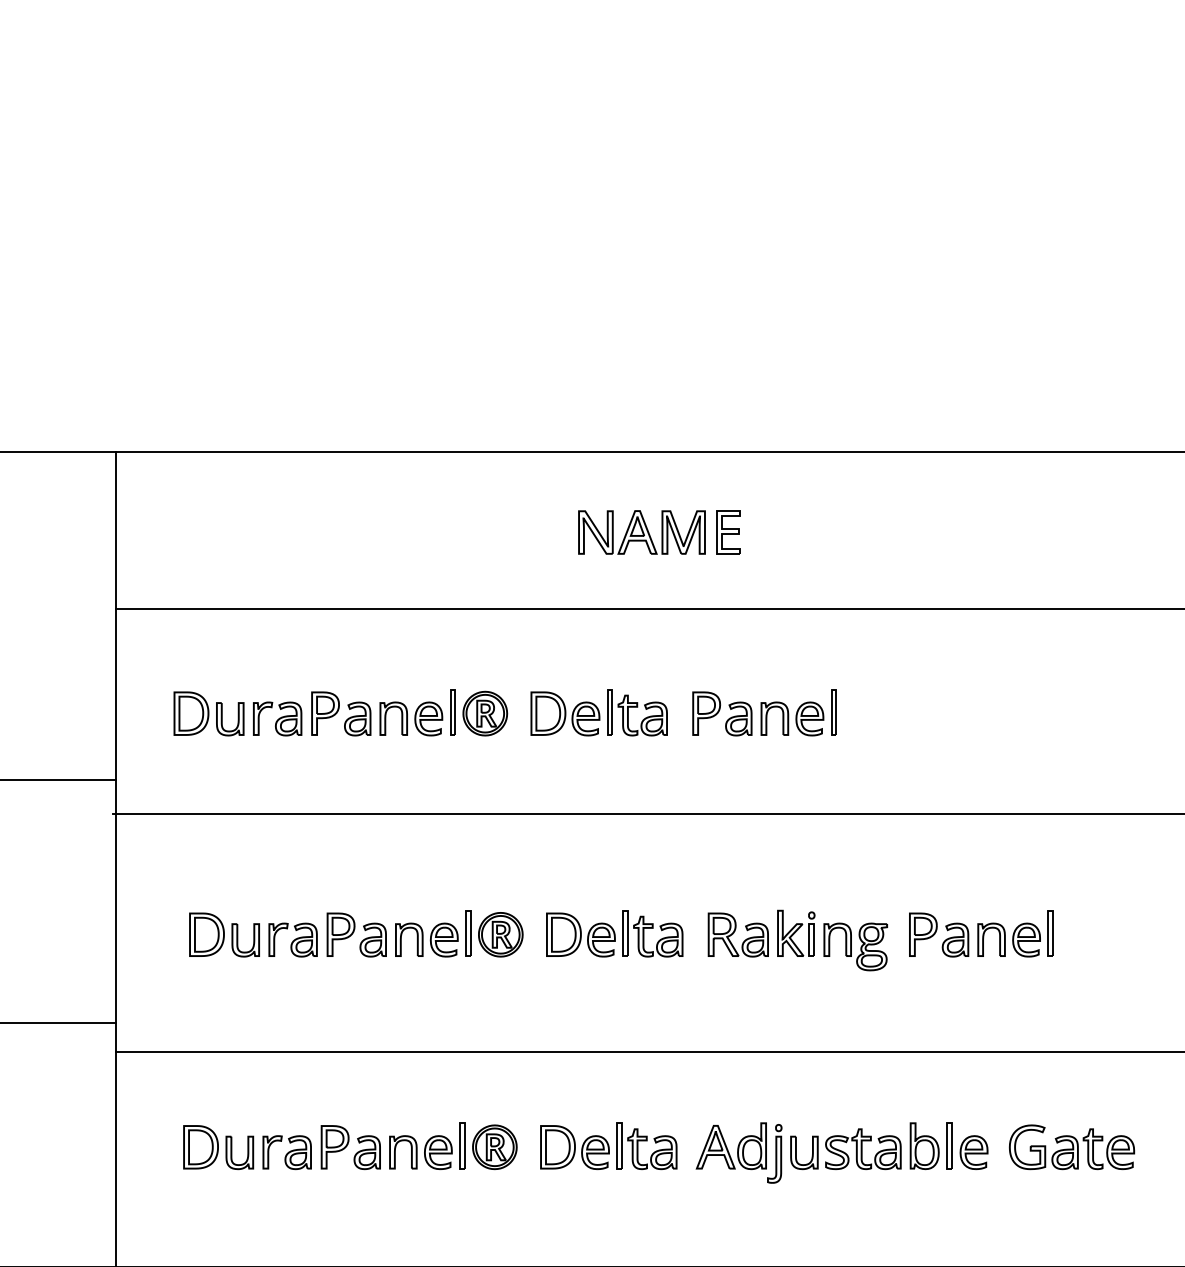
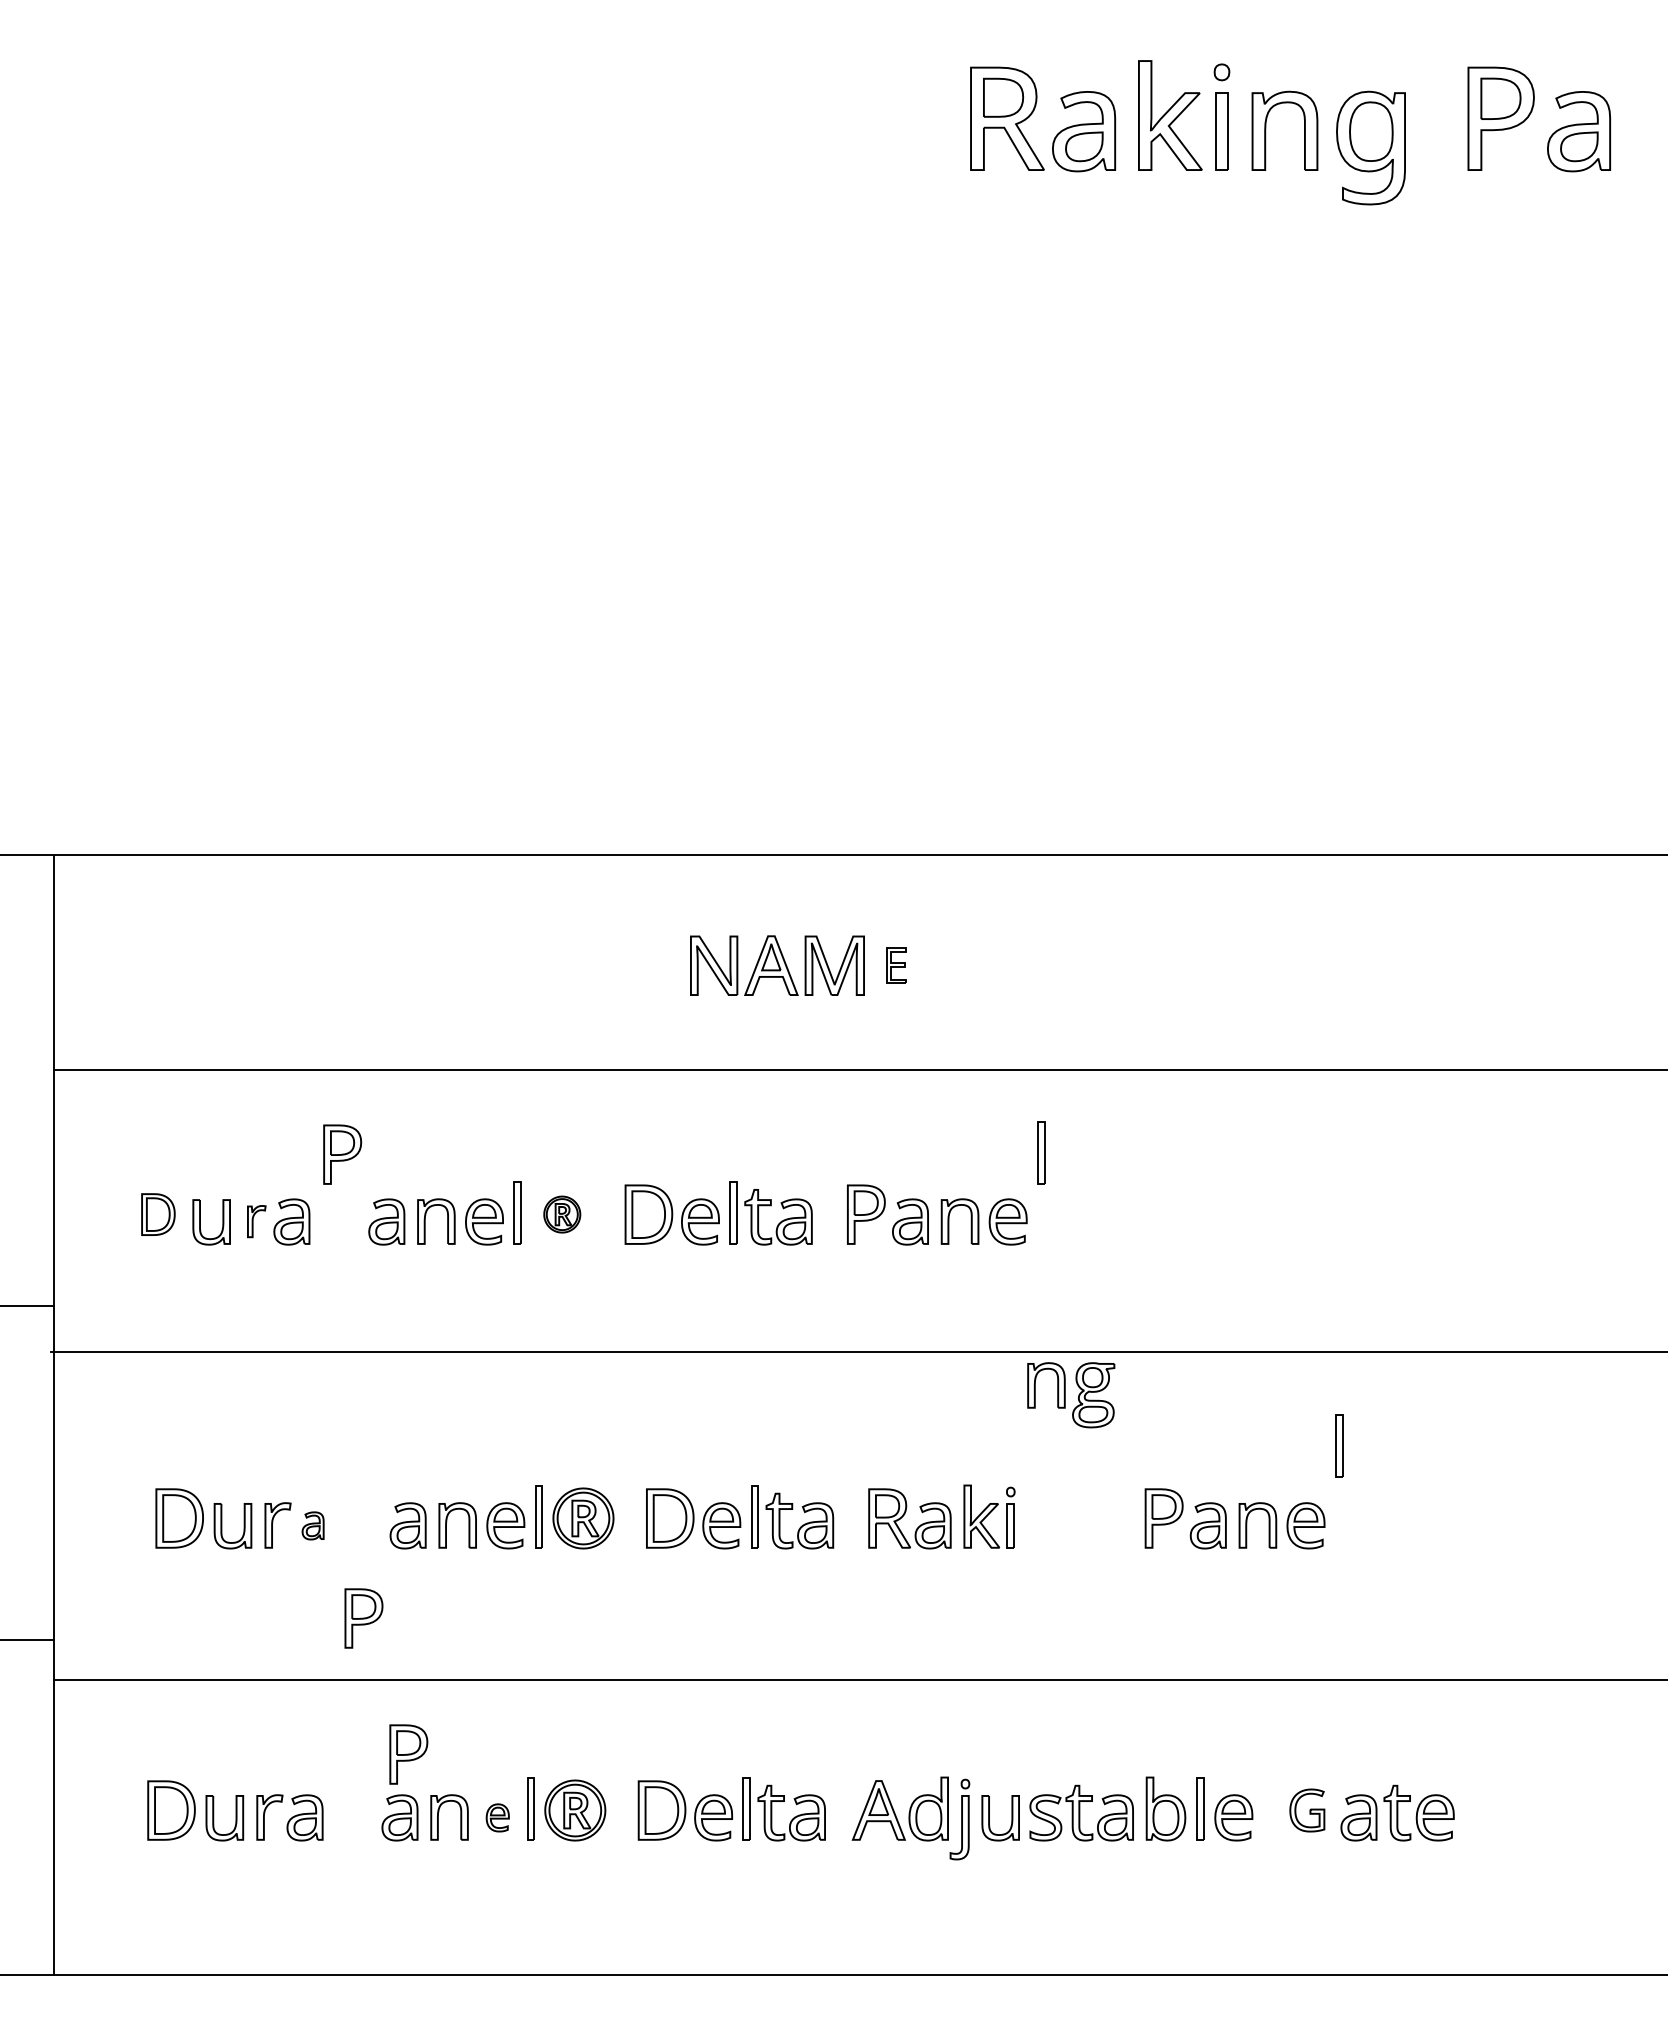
part: (728, 532) -> (896, 965), size x0.6
part: (834, 712) -> (1041, 1152), moved
part: (191, 713) -> (158, 1214), size x0.7
part: (325, 713) -> (342, 1154), moved
part: (485, 713) -> (562, 1214), size x0.6
part: (262, 718) -> (256, 1221), size x0.7
part: (1050, 933) -> (1339, 1445), moved
part: (340, 934) -> (363, 1618), moved
part: (303, 939) -> (312, 1525), size x0.6
part: (855, 947) -> (1071, 1395), moved
part: (334, 1147) -> (408, 1754), moved
part: (1027, 1147) -> (1307, 1810), size x0.7
part: (438, 1152) -> (497, 1817), size x0.6

